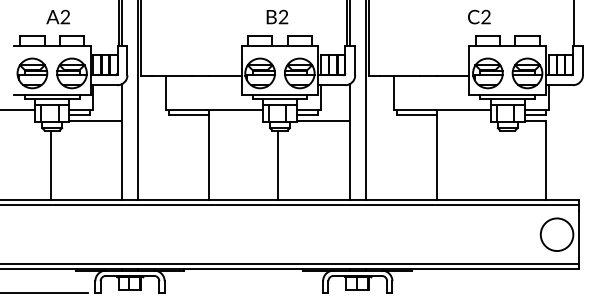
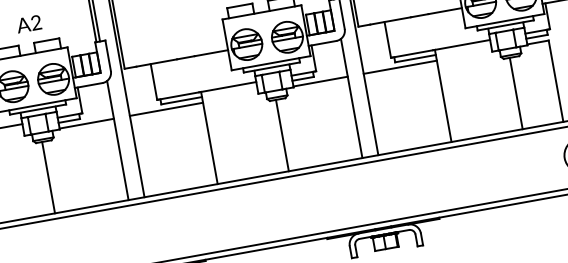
line: (173, 120) -> (166, 108), added
line: (400, 120) -> (399, 67), added
line: (506, 165) -> (516, 93), added

